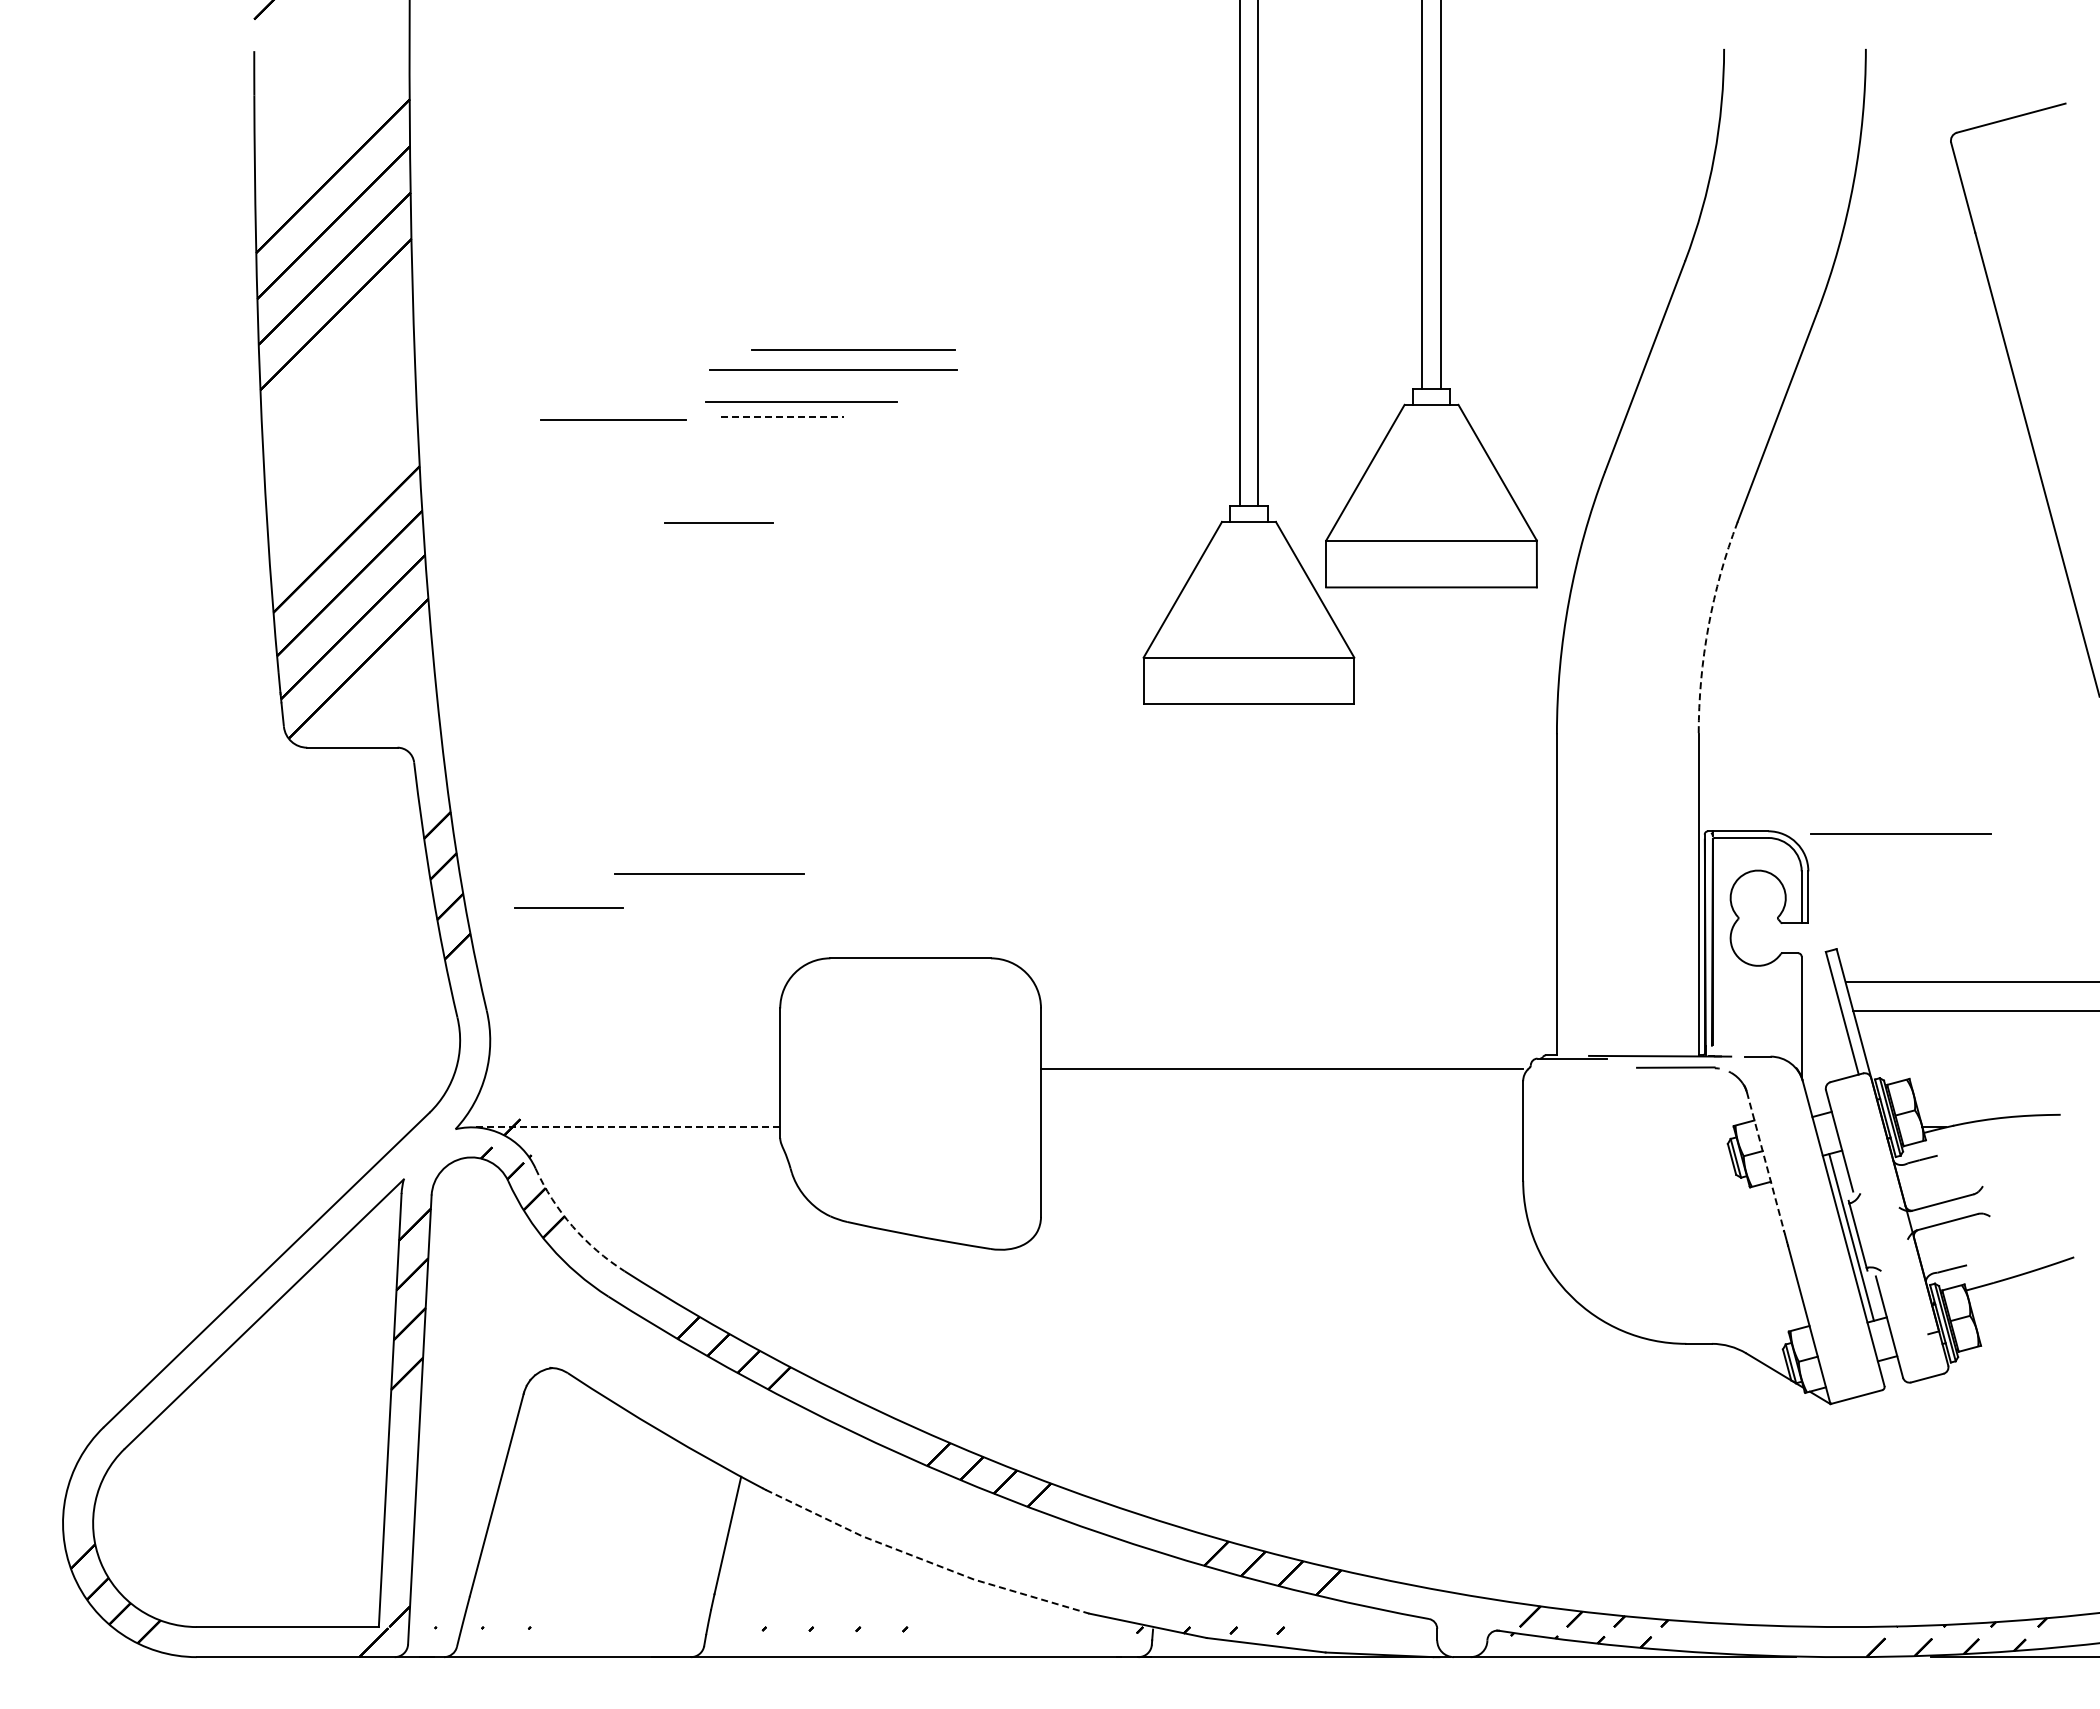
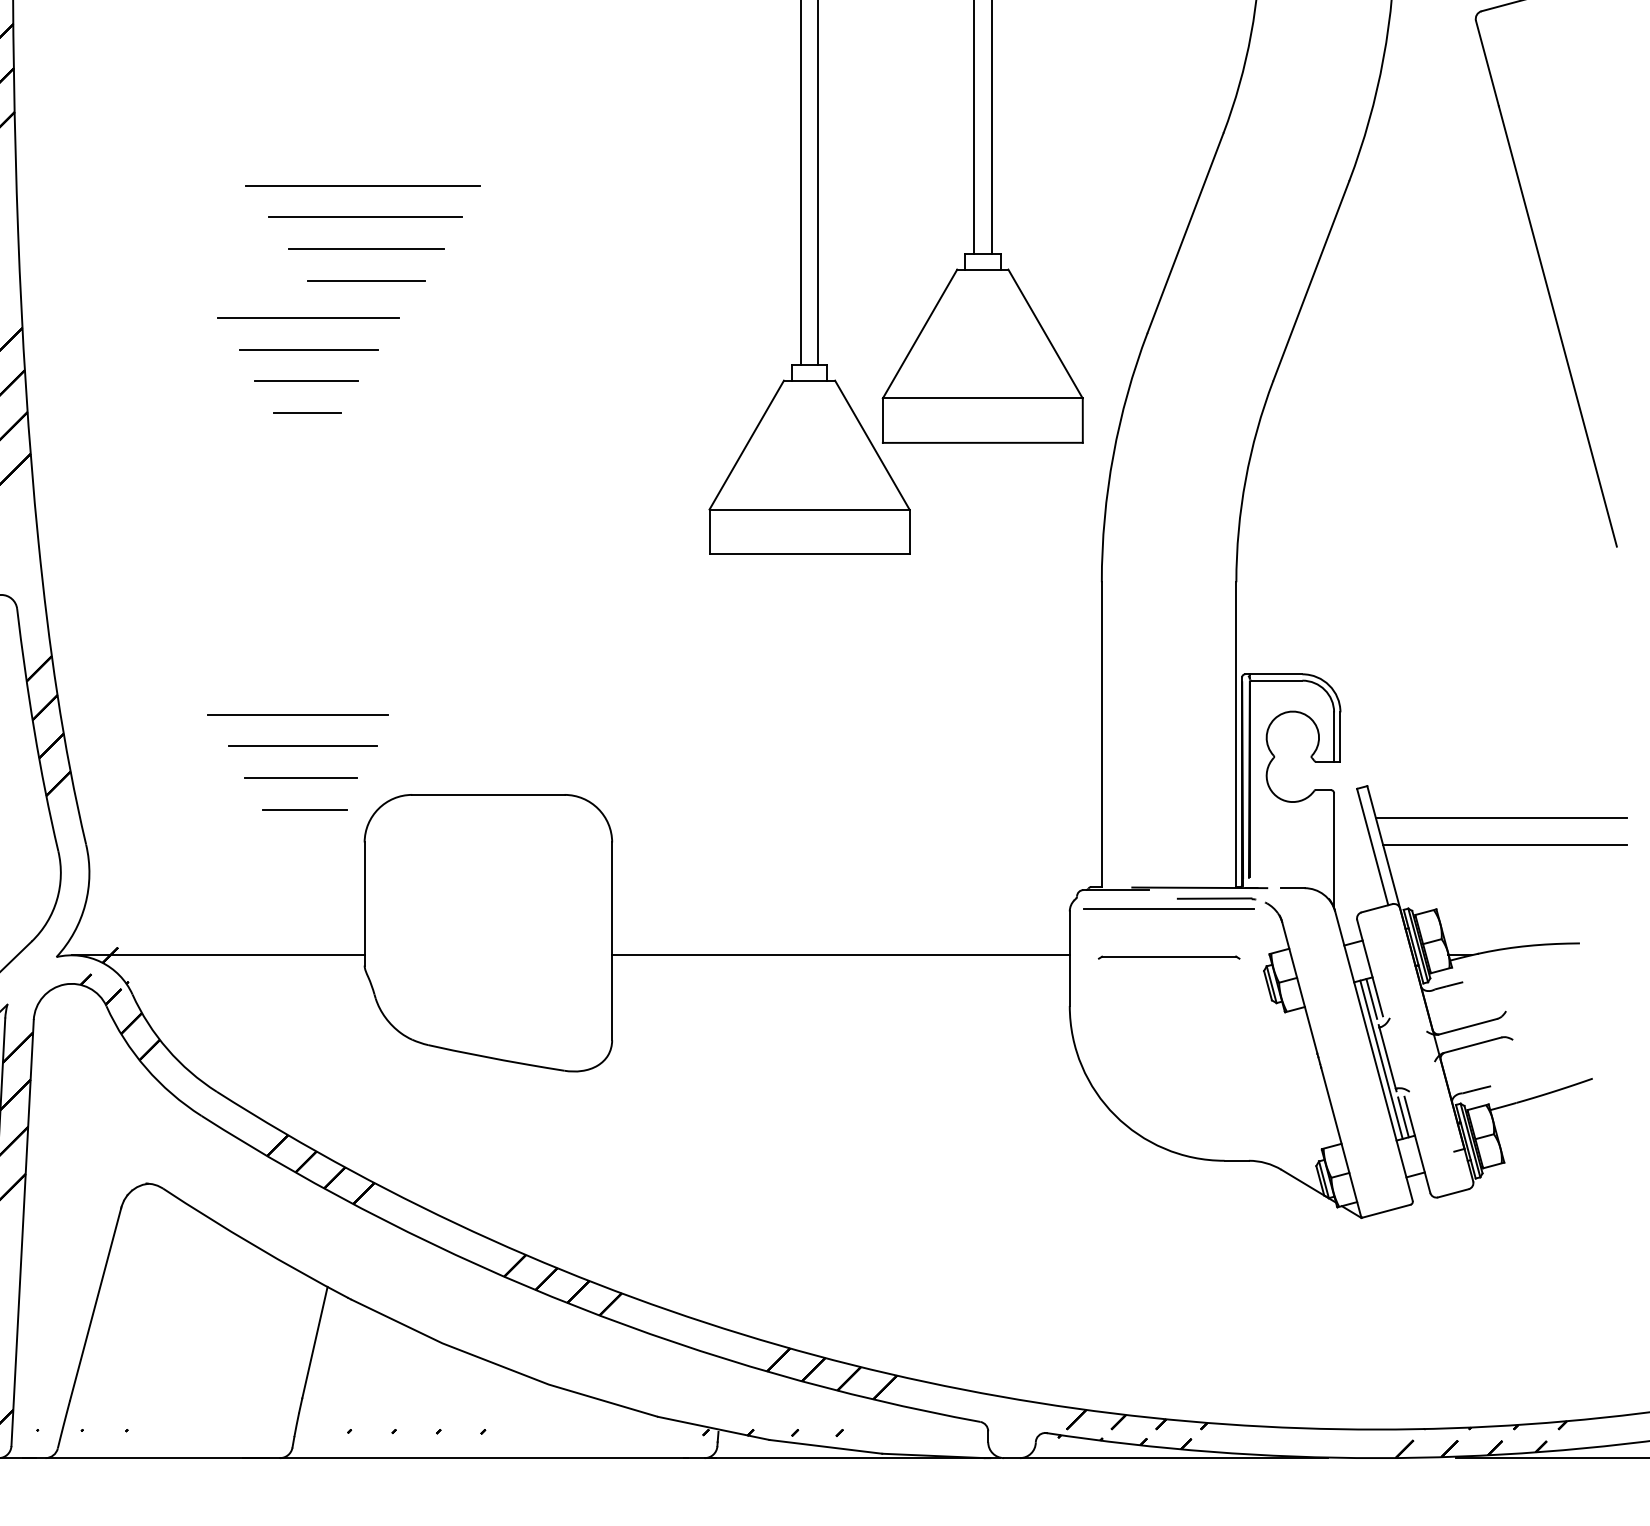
line: (853, 349) -> (365, 217), moved
line: (833, 369) -> (363, 184), moved
line: (782, 383) -> (366, 249), added
line: (801, 401) -> (308, 317), moved
line: (782, 416) -> (366, 280), dashed -> solid
line: (613, 419) -> (308, 348), moved
line: (719, 556) -> (307, 413), added
arc: (1708, 626) -> (1245, 479), dashed -> solid
line: (1900, 833) -> (1168, 908), moved
line: (568, 907) -> (163, 746), removed
line: (715, 907) -> (303, 746), added
line: (712, 940) -> (300, 777), added
line: (717, 973) -> (305, 809), added
line: (1282, 1069) -> (841, 955), moved
line: (625, 1127) -> (217, 955), dashed -> solid
part: (1627, 1129) -> (1168, 957), added
line: (1766, 1163) -> (1300, 989), dashed -> solid
line: (1840, 1173) -> (1370, 999), added
arc: (572, 1226) -> (167, 1049), dashed -> solid
line: (1874, 1298) -> (1403, 1117), added
line: (925, 1560) -> (502, 1366), dashed -> solid

